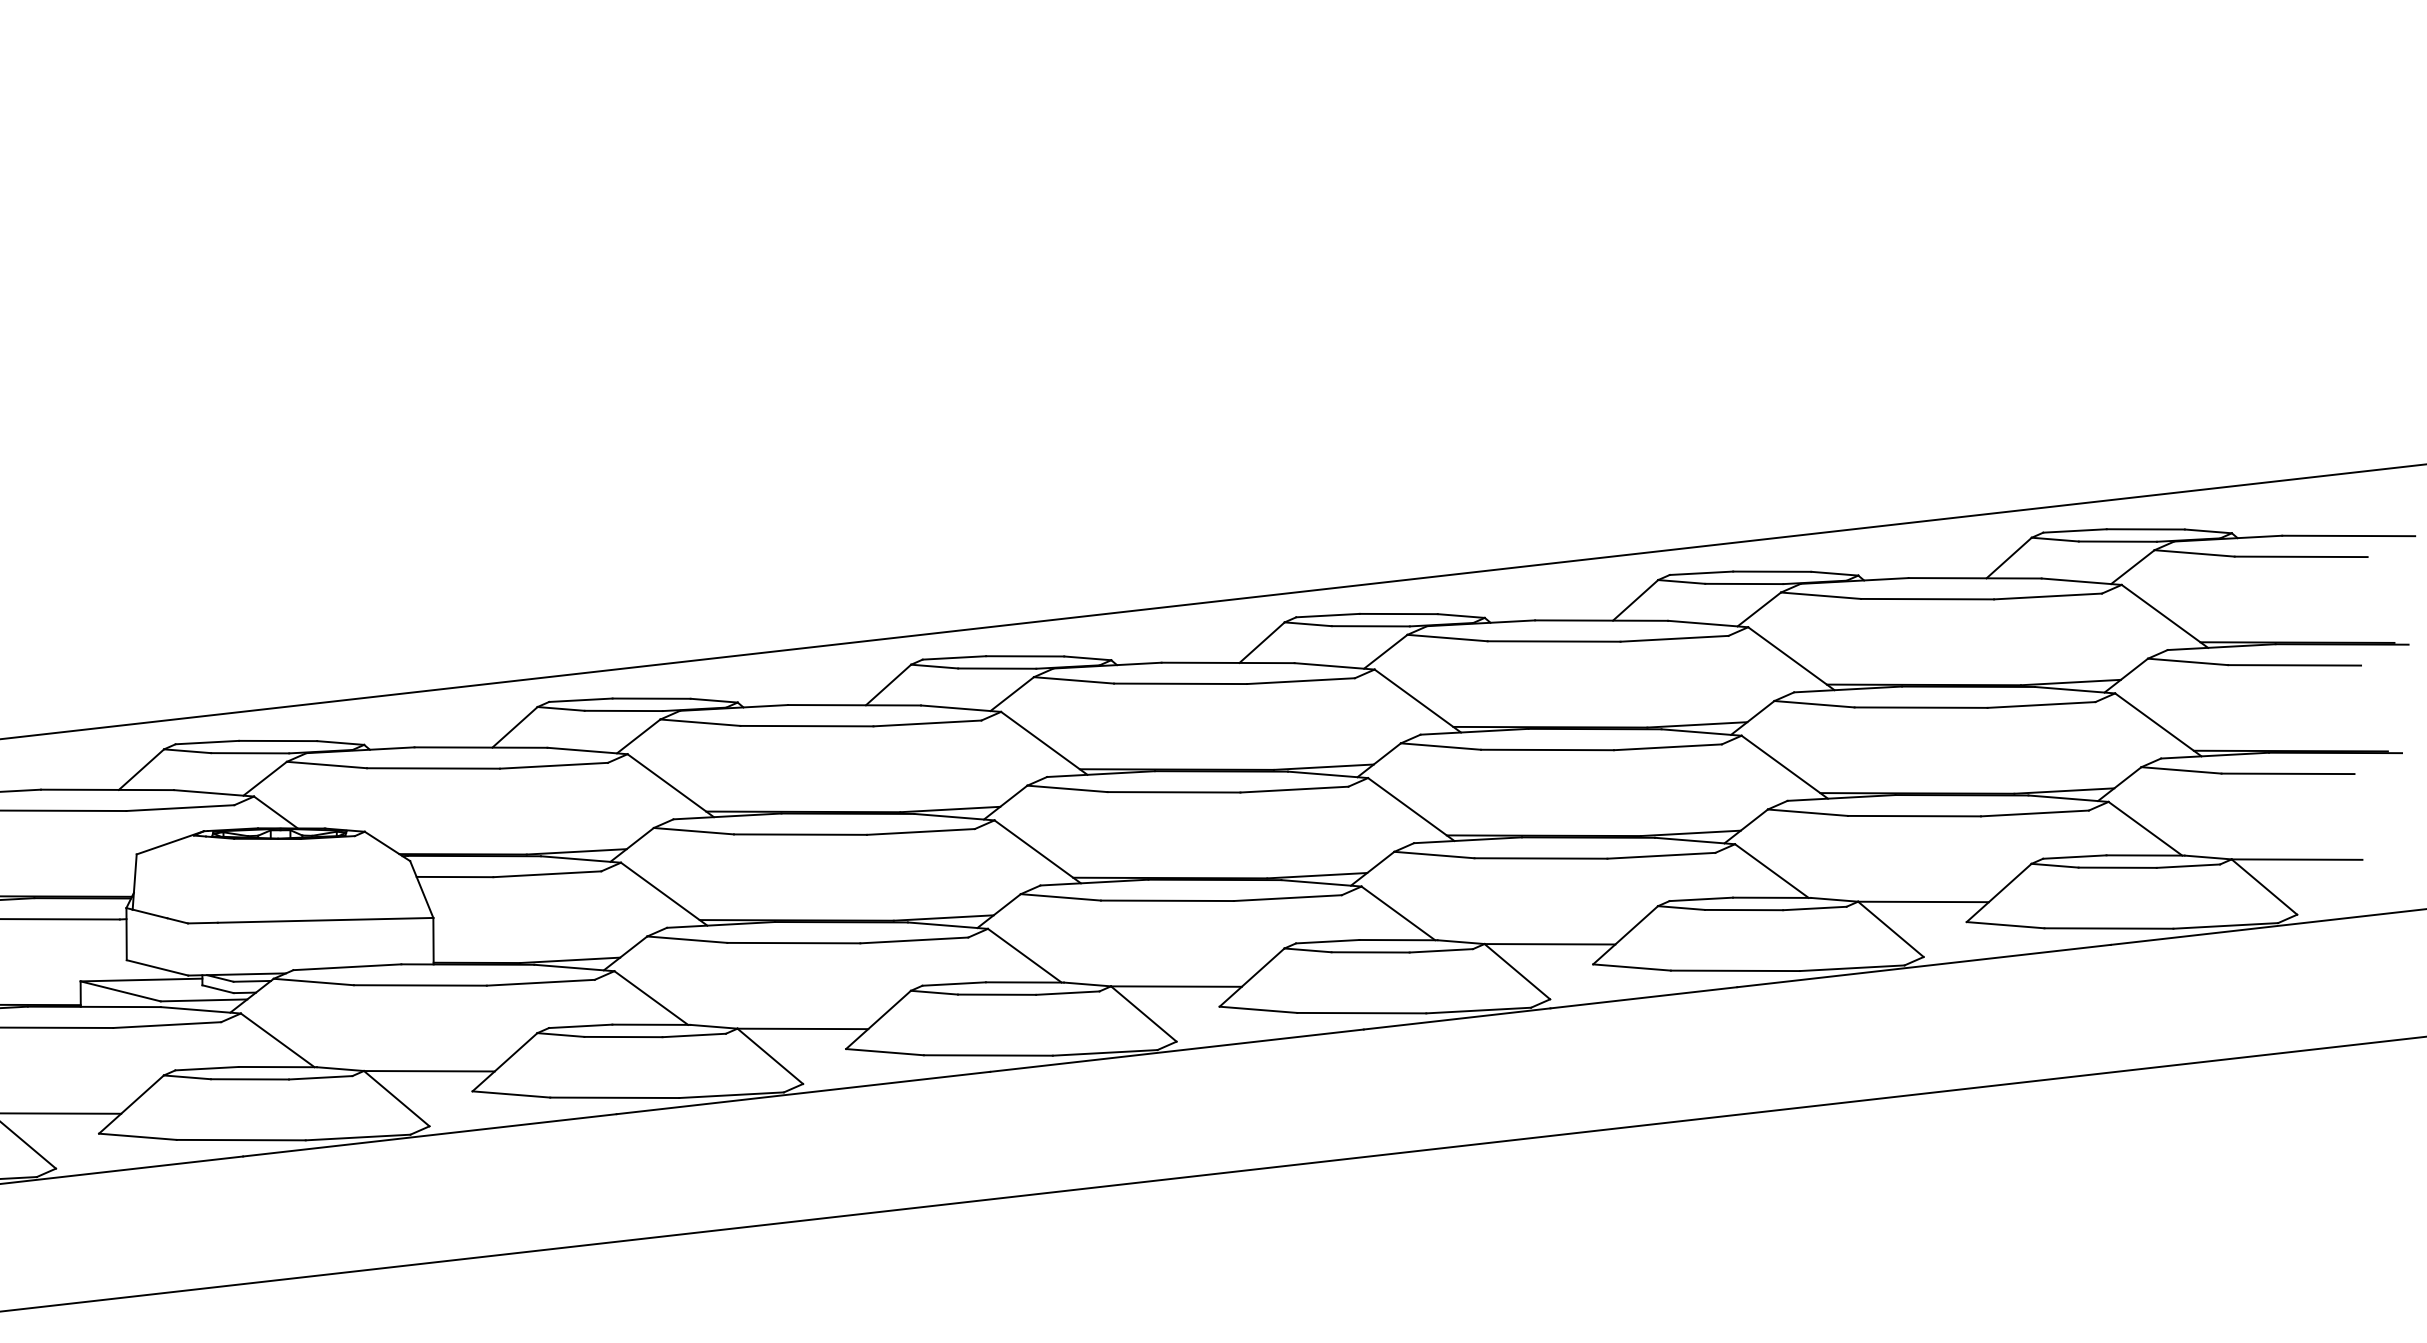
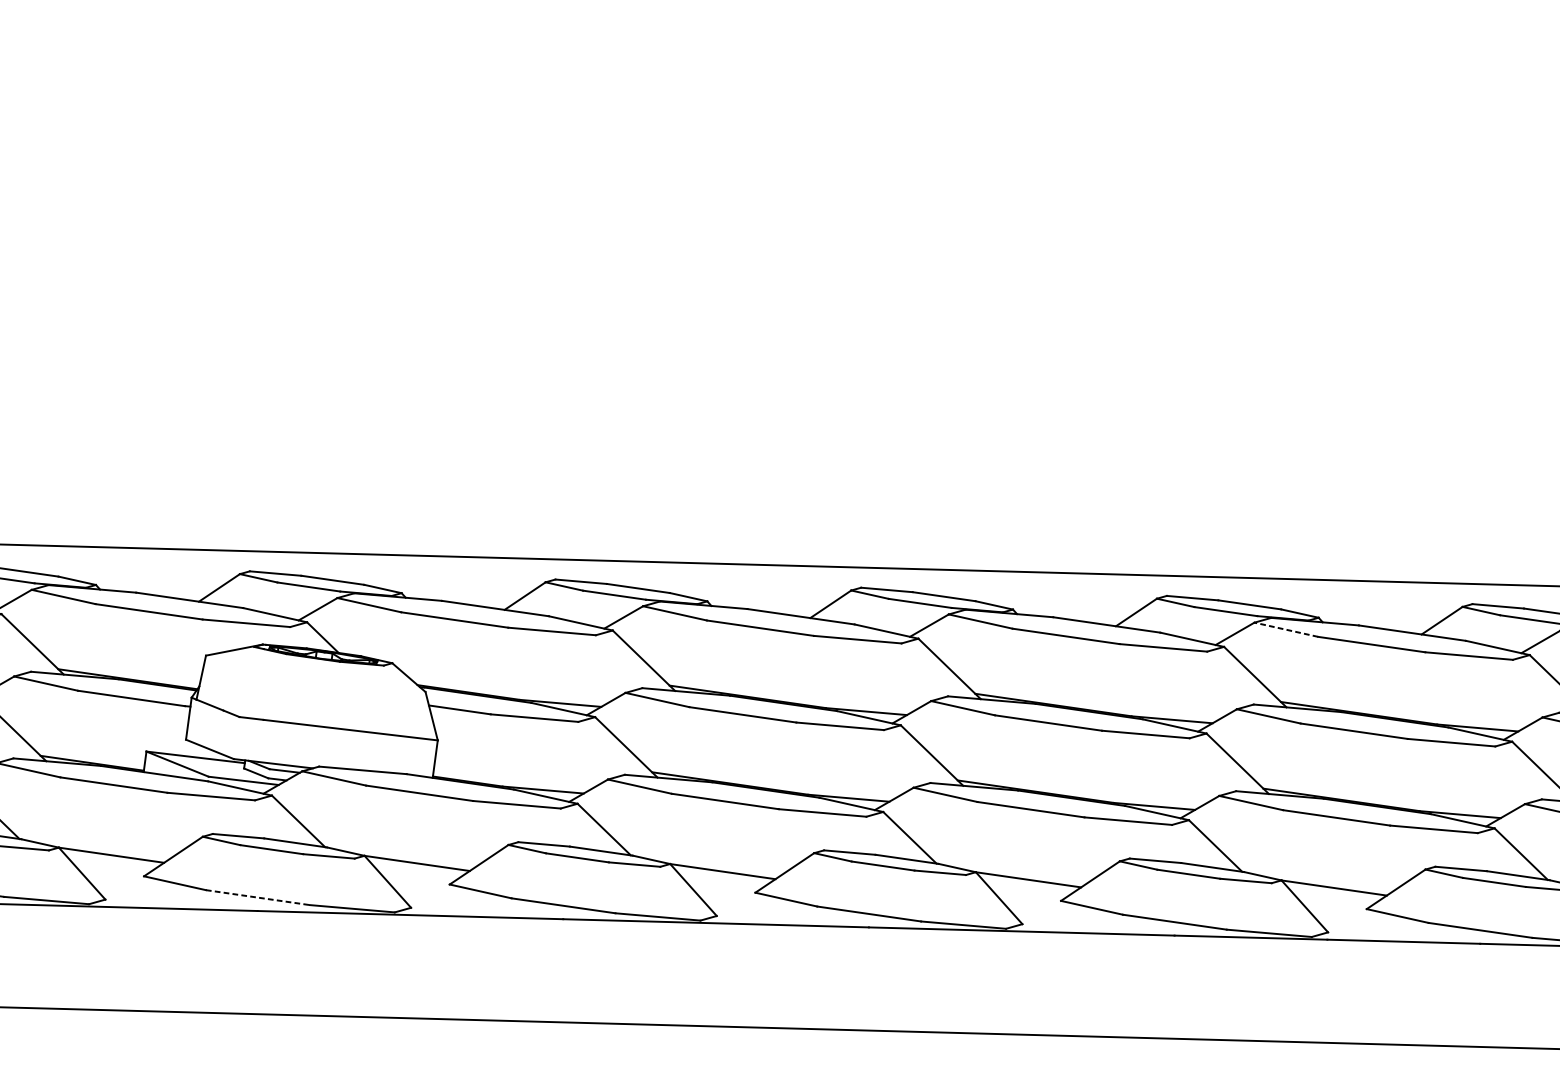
line: (1447, 638) -> (1286, 630), solid -> dashed
line: (241, 1140) -> (258, 897), solid -> dashed

